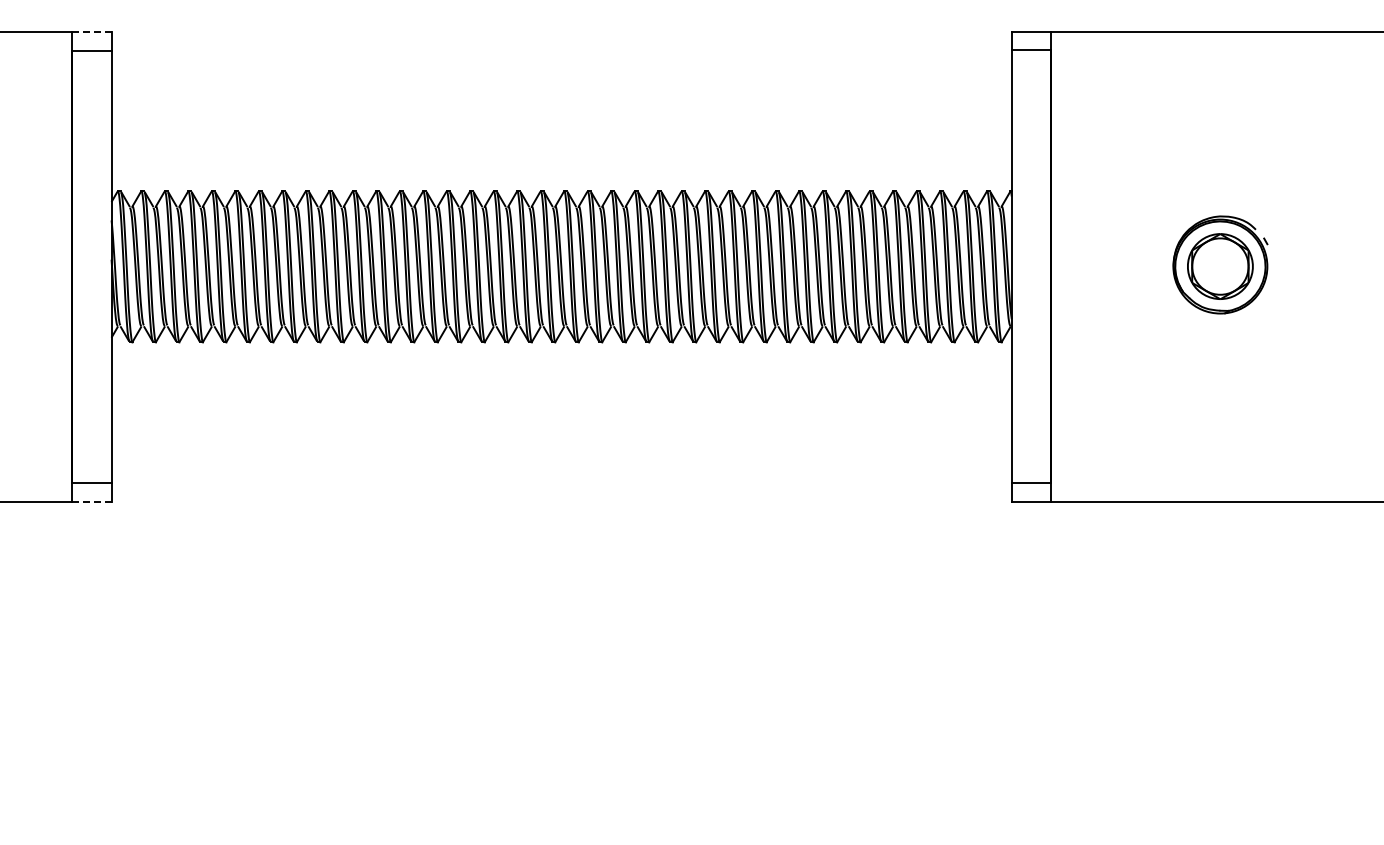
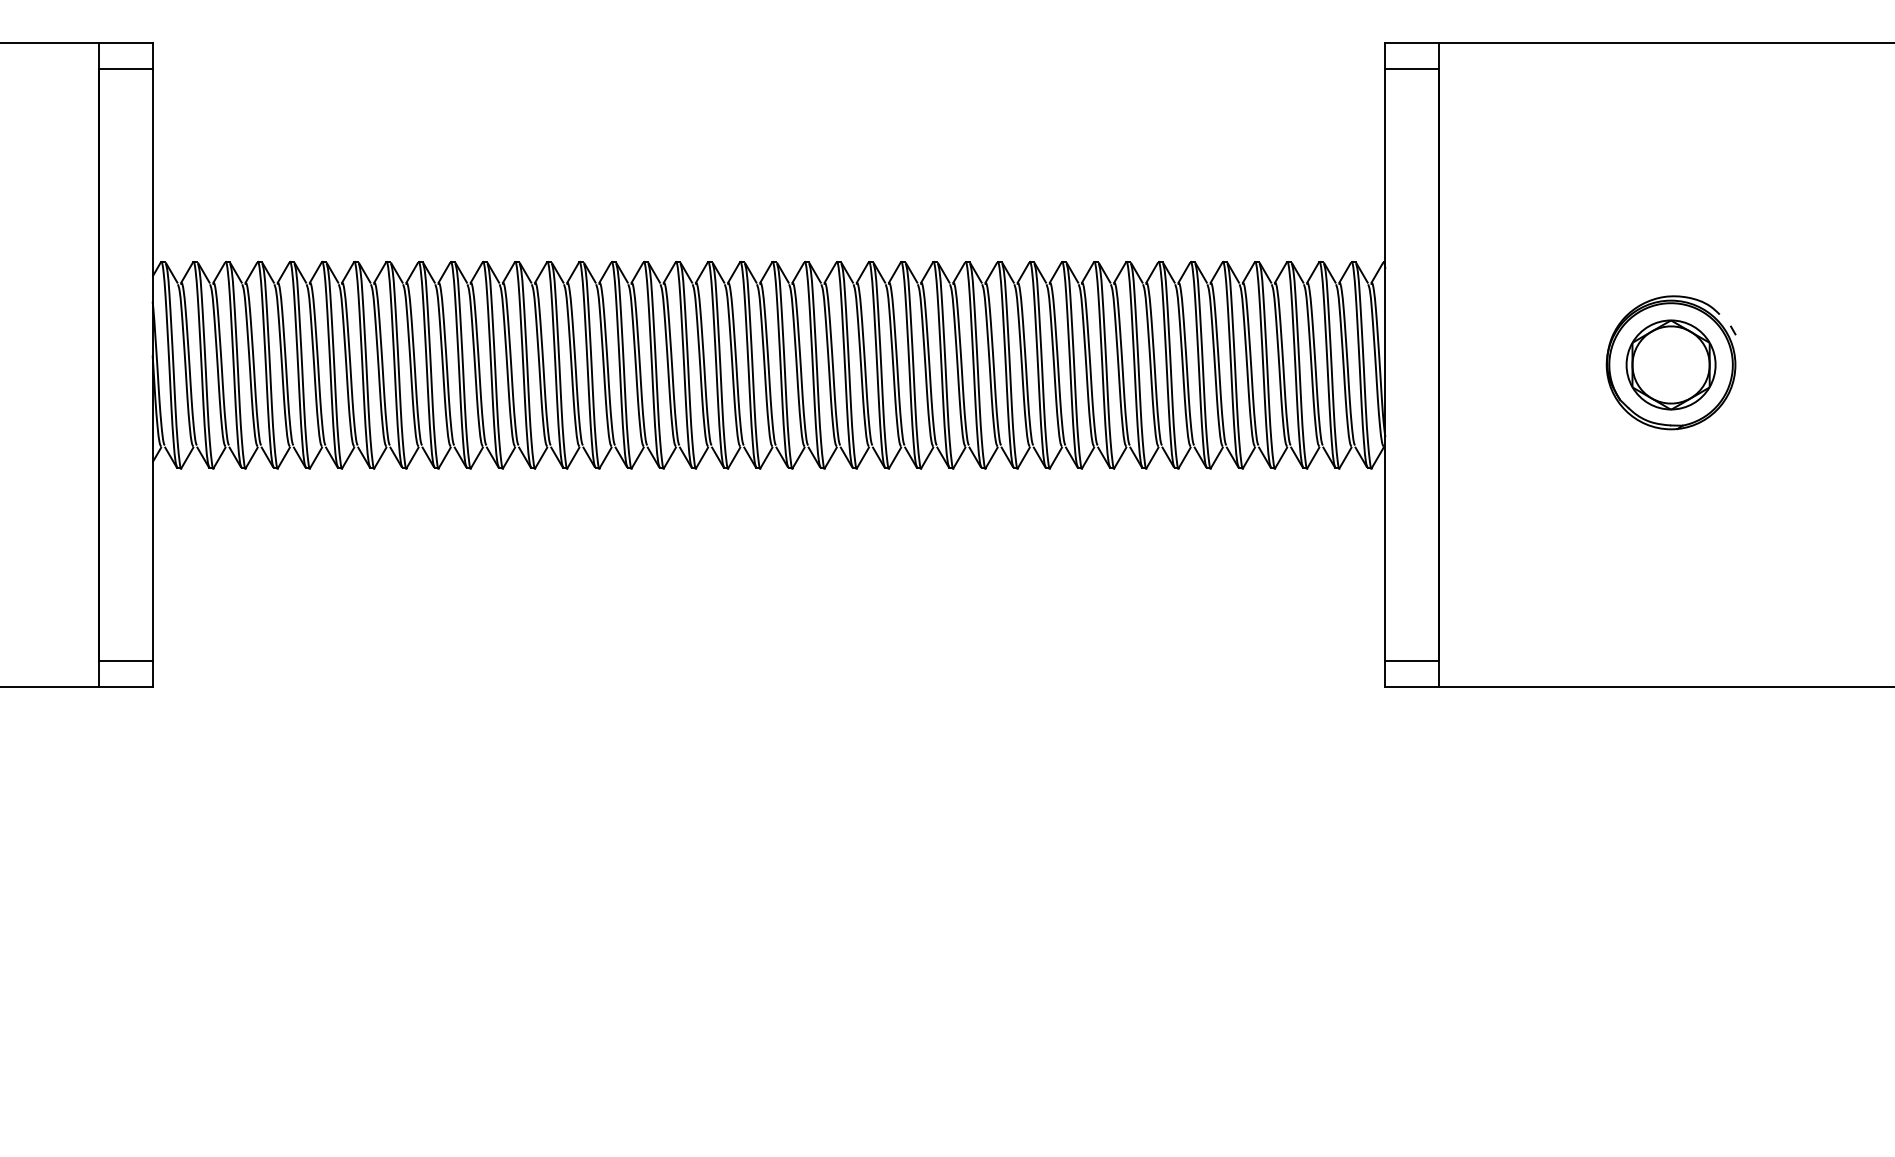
line: (91, 31) -> (125, 43), dashed -> solid
line: (91, 501) -> (125, 686), dashed -> solid

